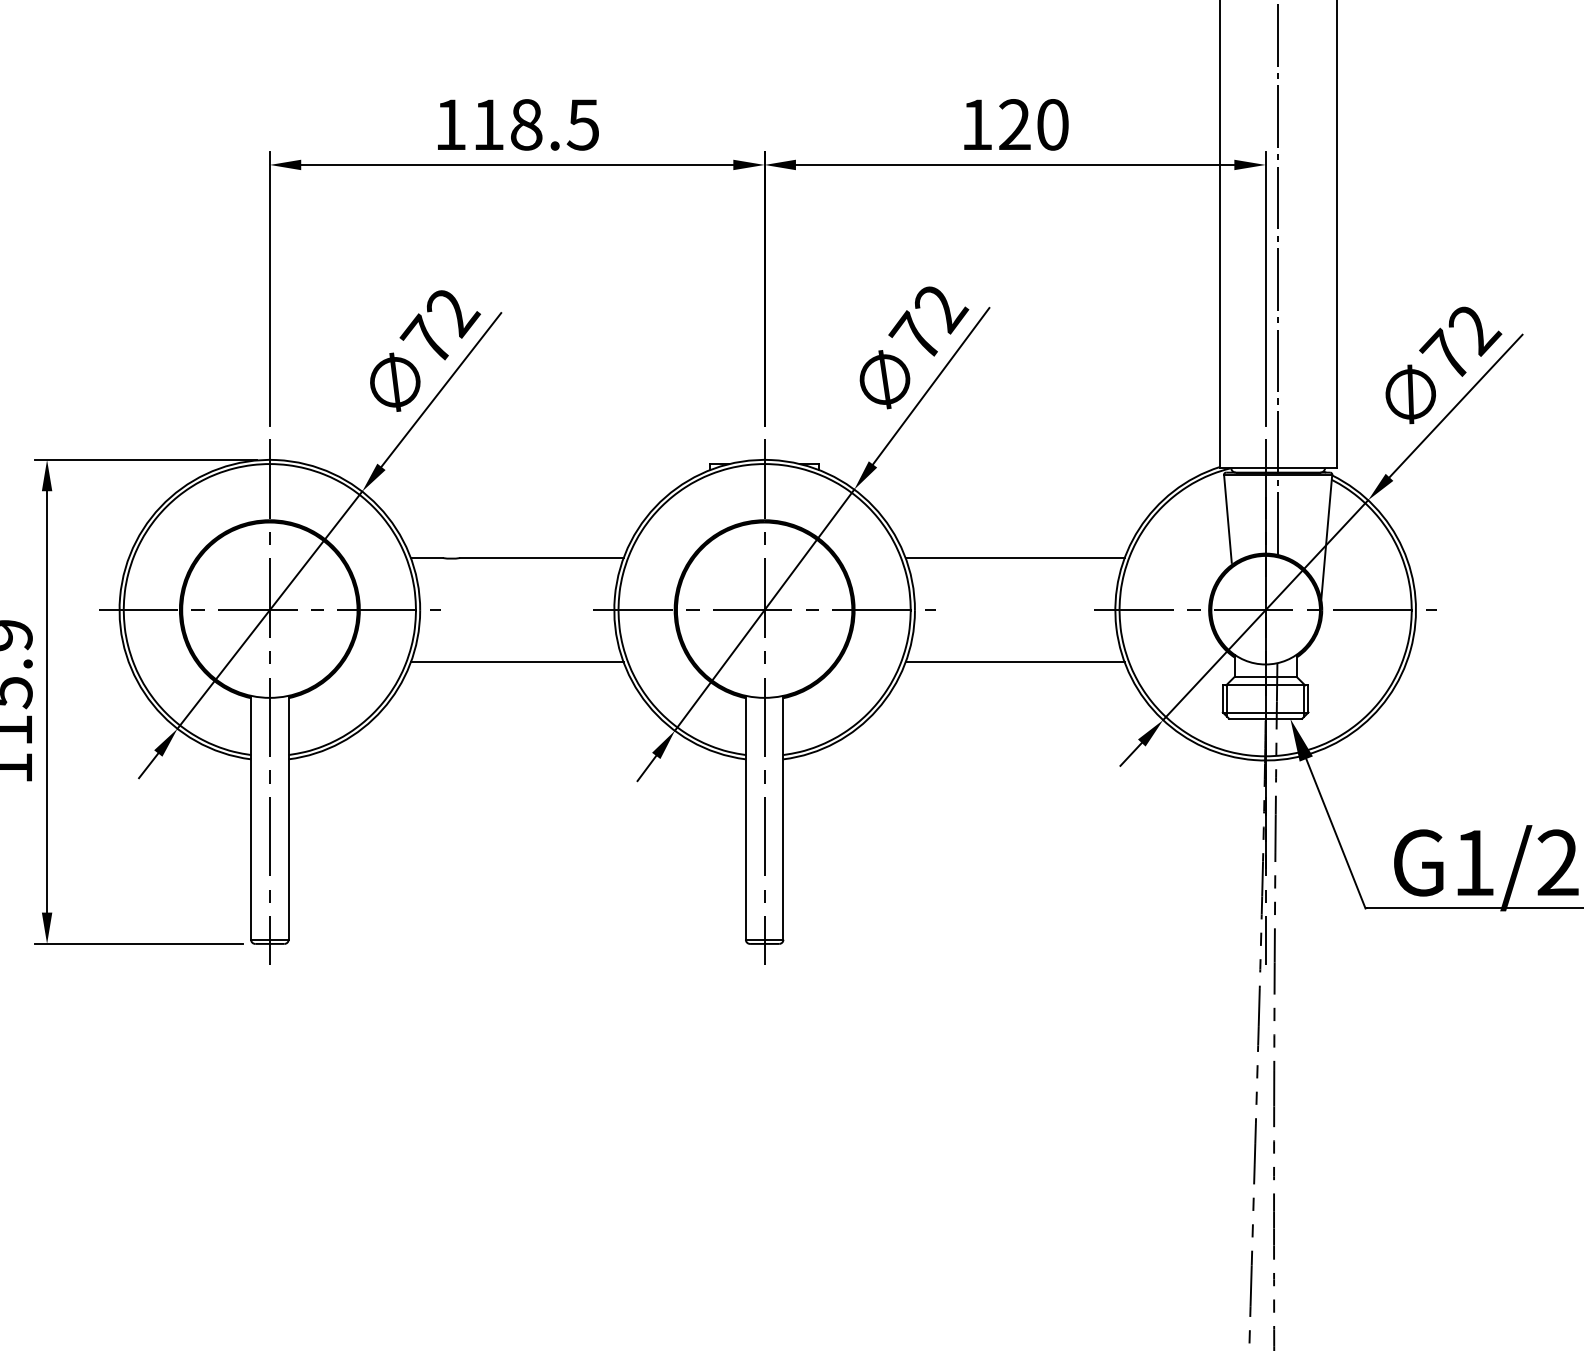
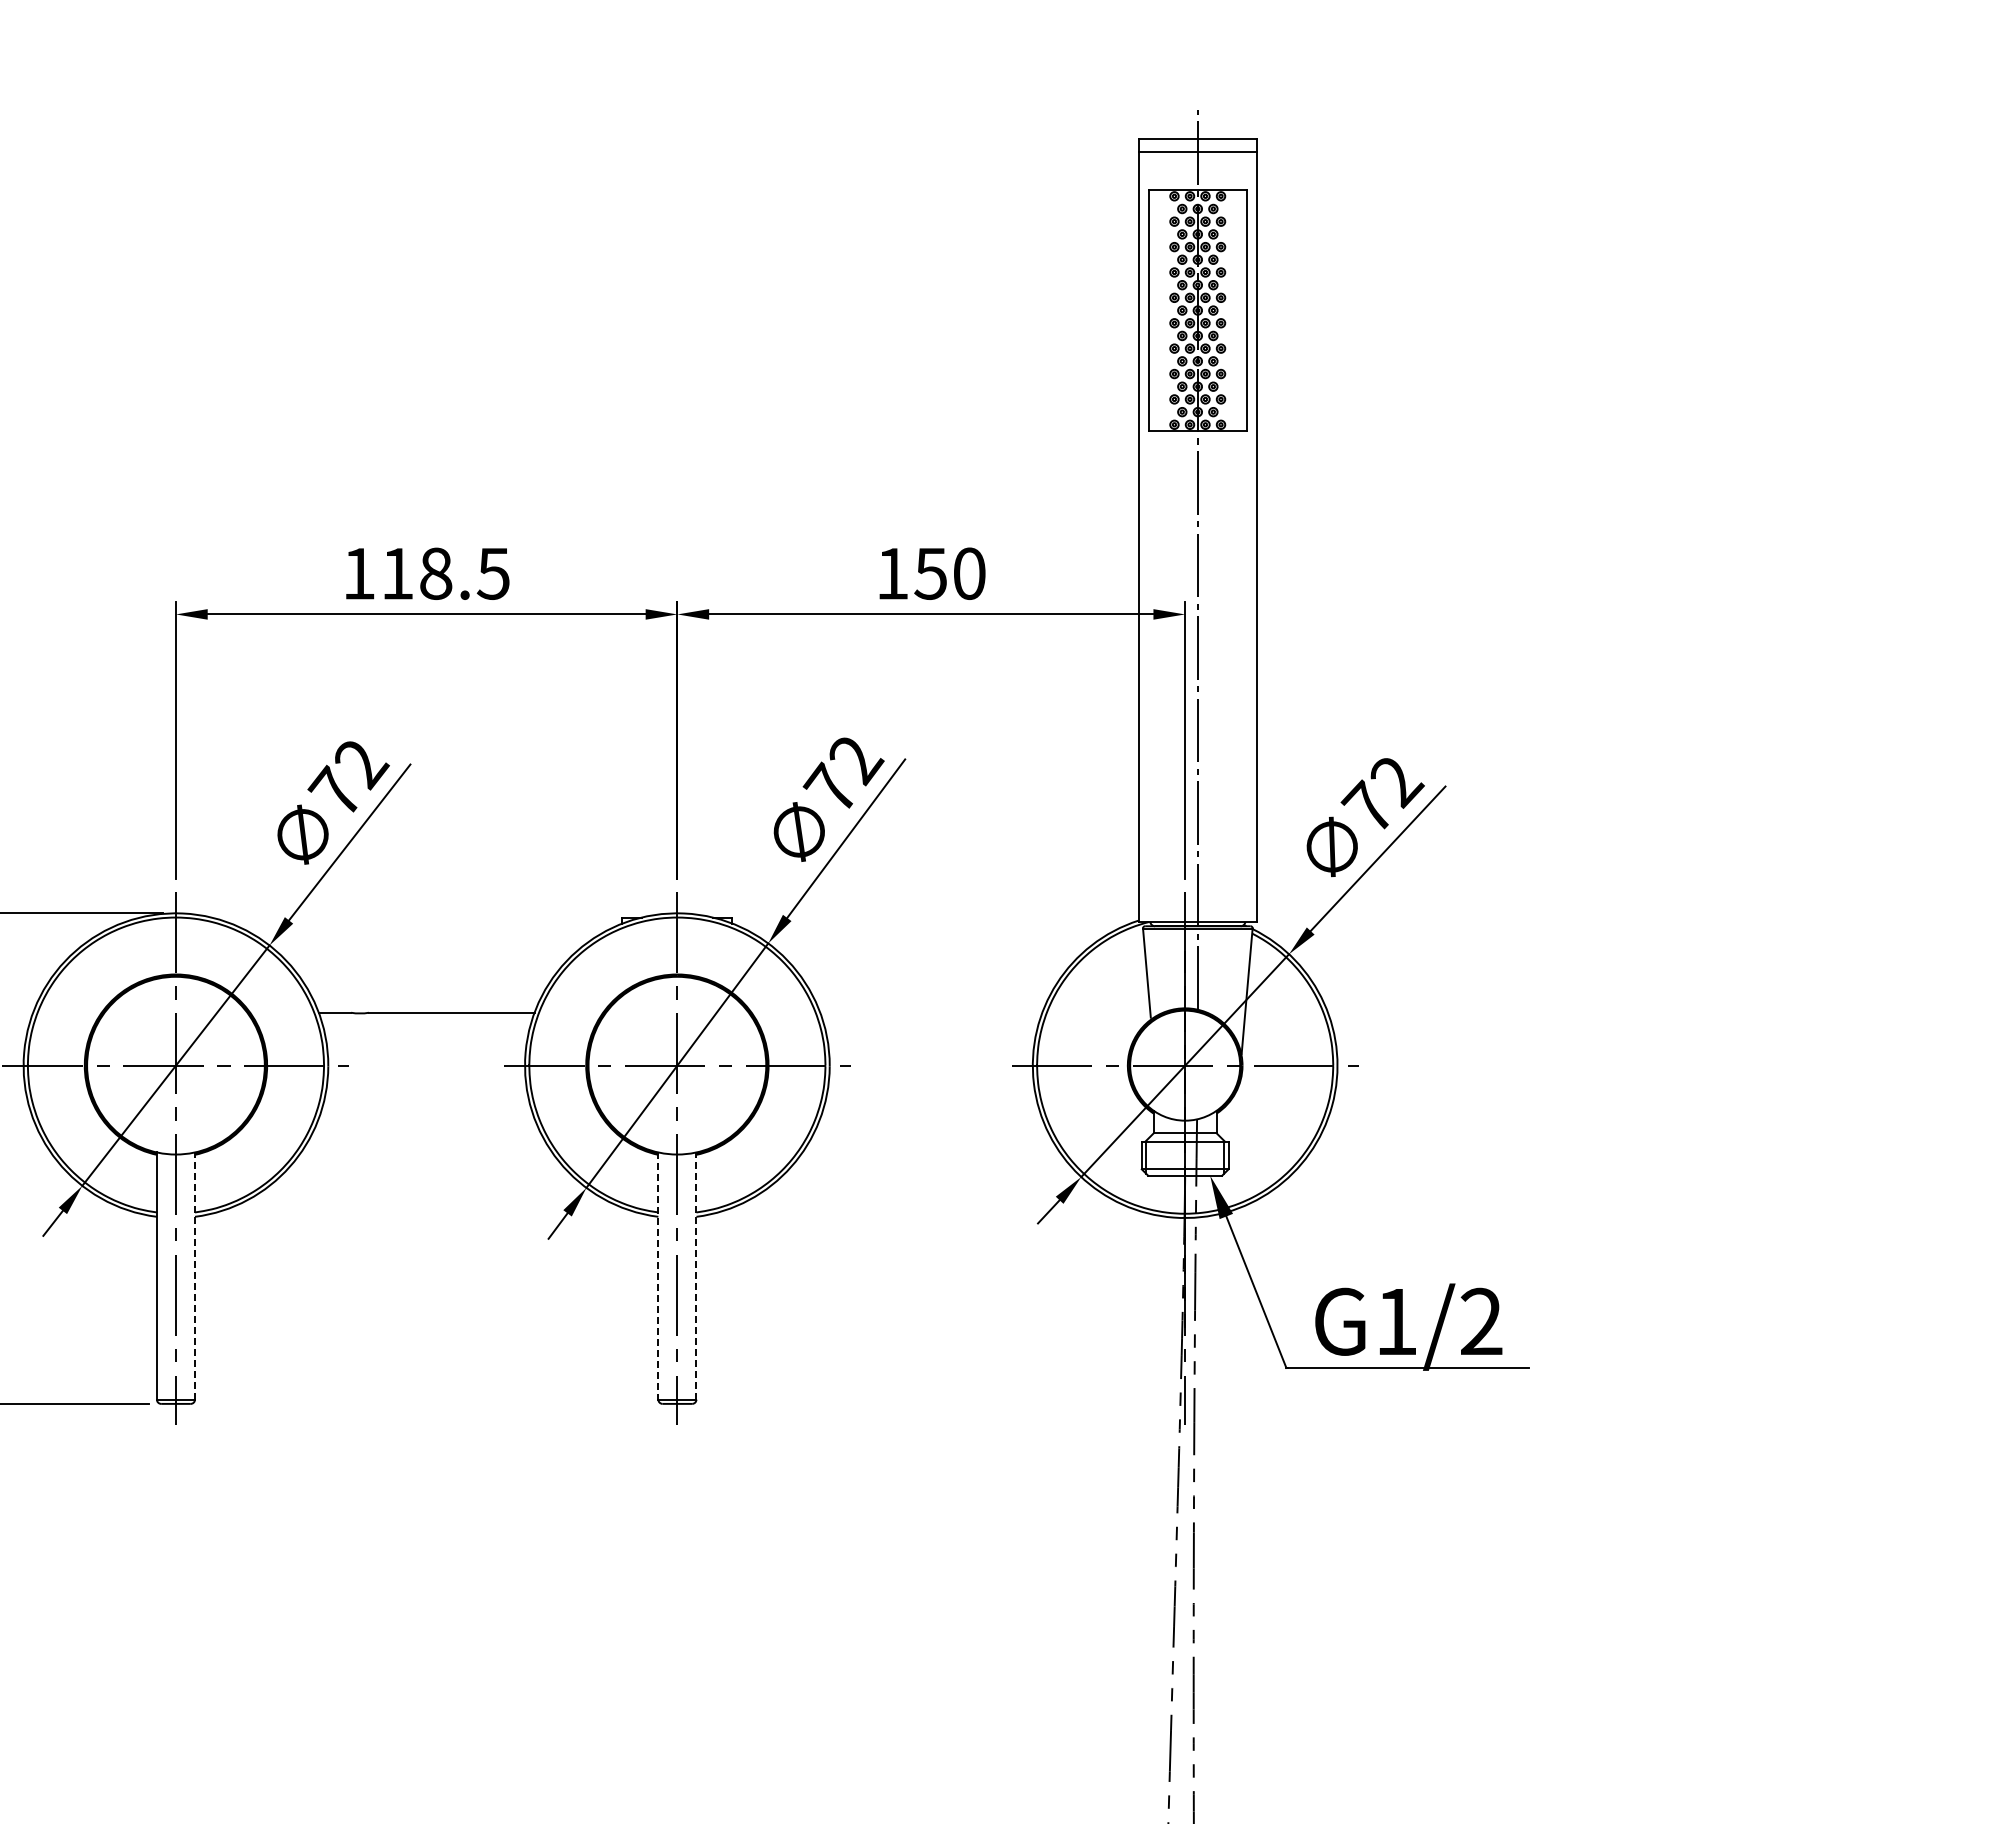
text: (1014, 124) -> (930, 573), 120 -> 150
line: (1015, 557) -> (931, 1012), removed
line: (517, 662) -> (426, 1118), removed
line: (1015, 662) -> (931, 1118), removed
line: (289, 818) -> (195, 1276), solid -> dashed
line: (745, 818) -> (658, 1276), solid -> dashed
line: (783, 818) -> (696, 1276), solid -> dashed

